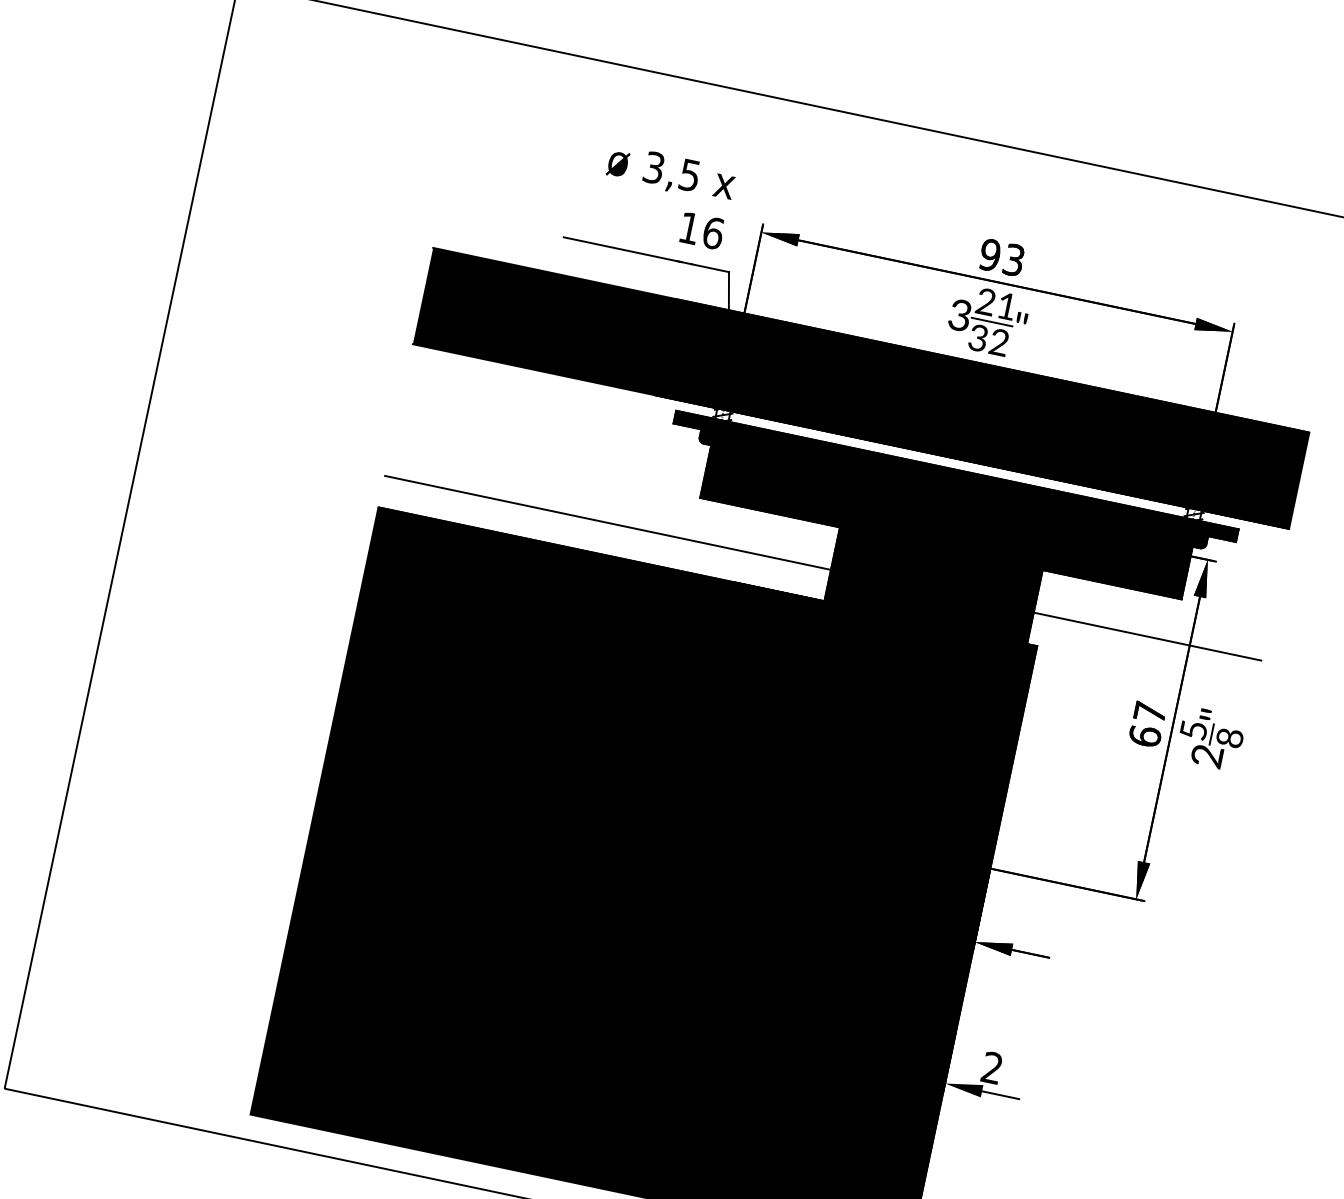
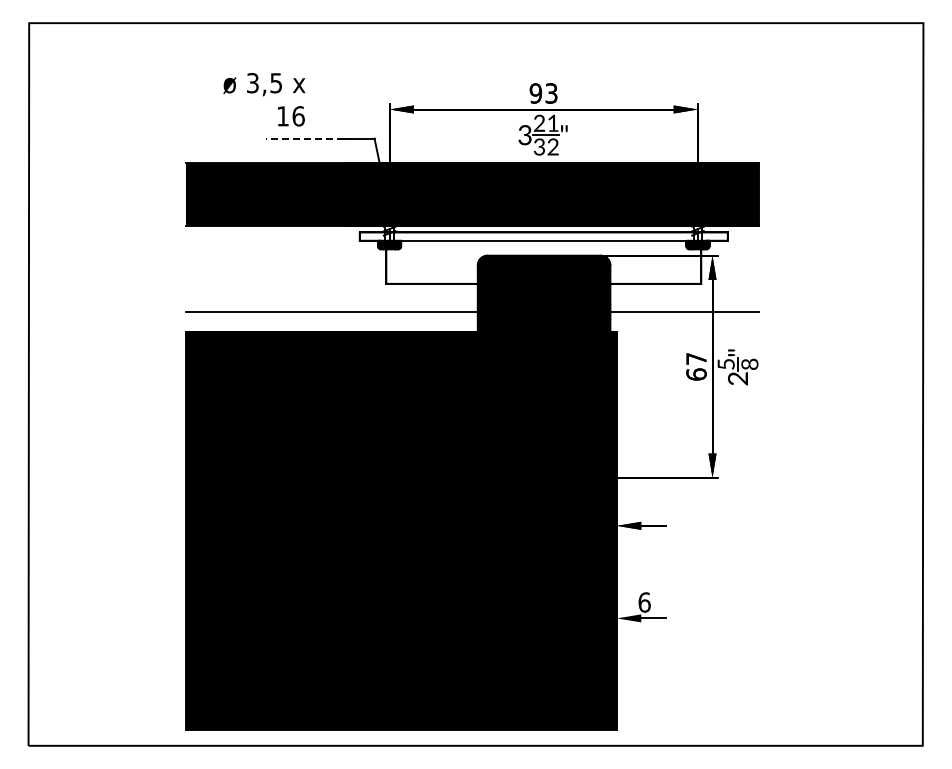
text: (666, 196) -> (264, 99), moved
line: (623, 249) -> (305, 138), solid -> dashed
fill: (948, 508) -> (543, 257), removed
text: (992, 1068) -> (644, 602), 2 -> 6

